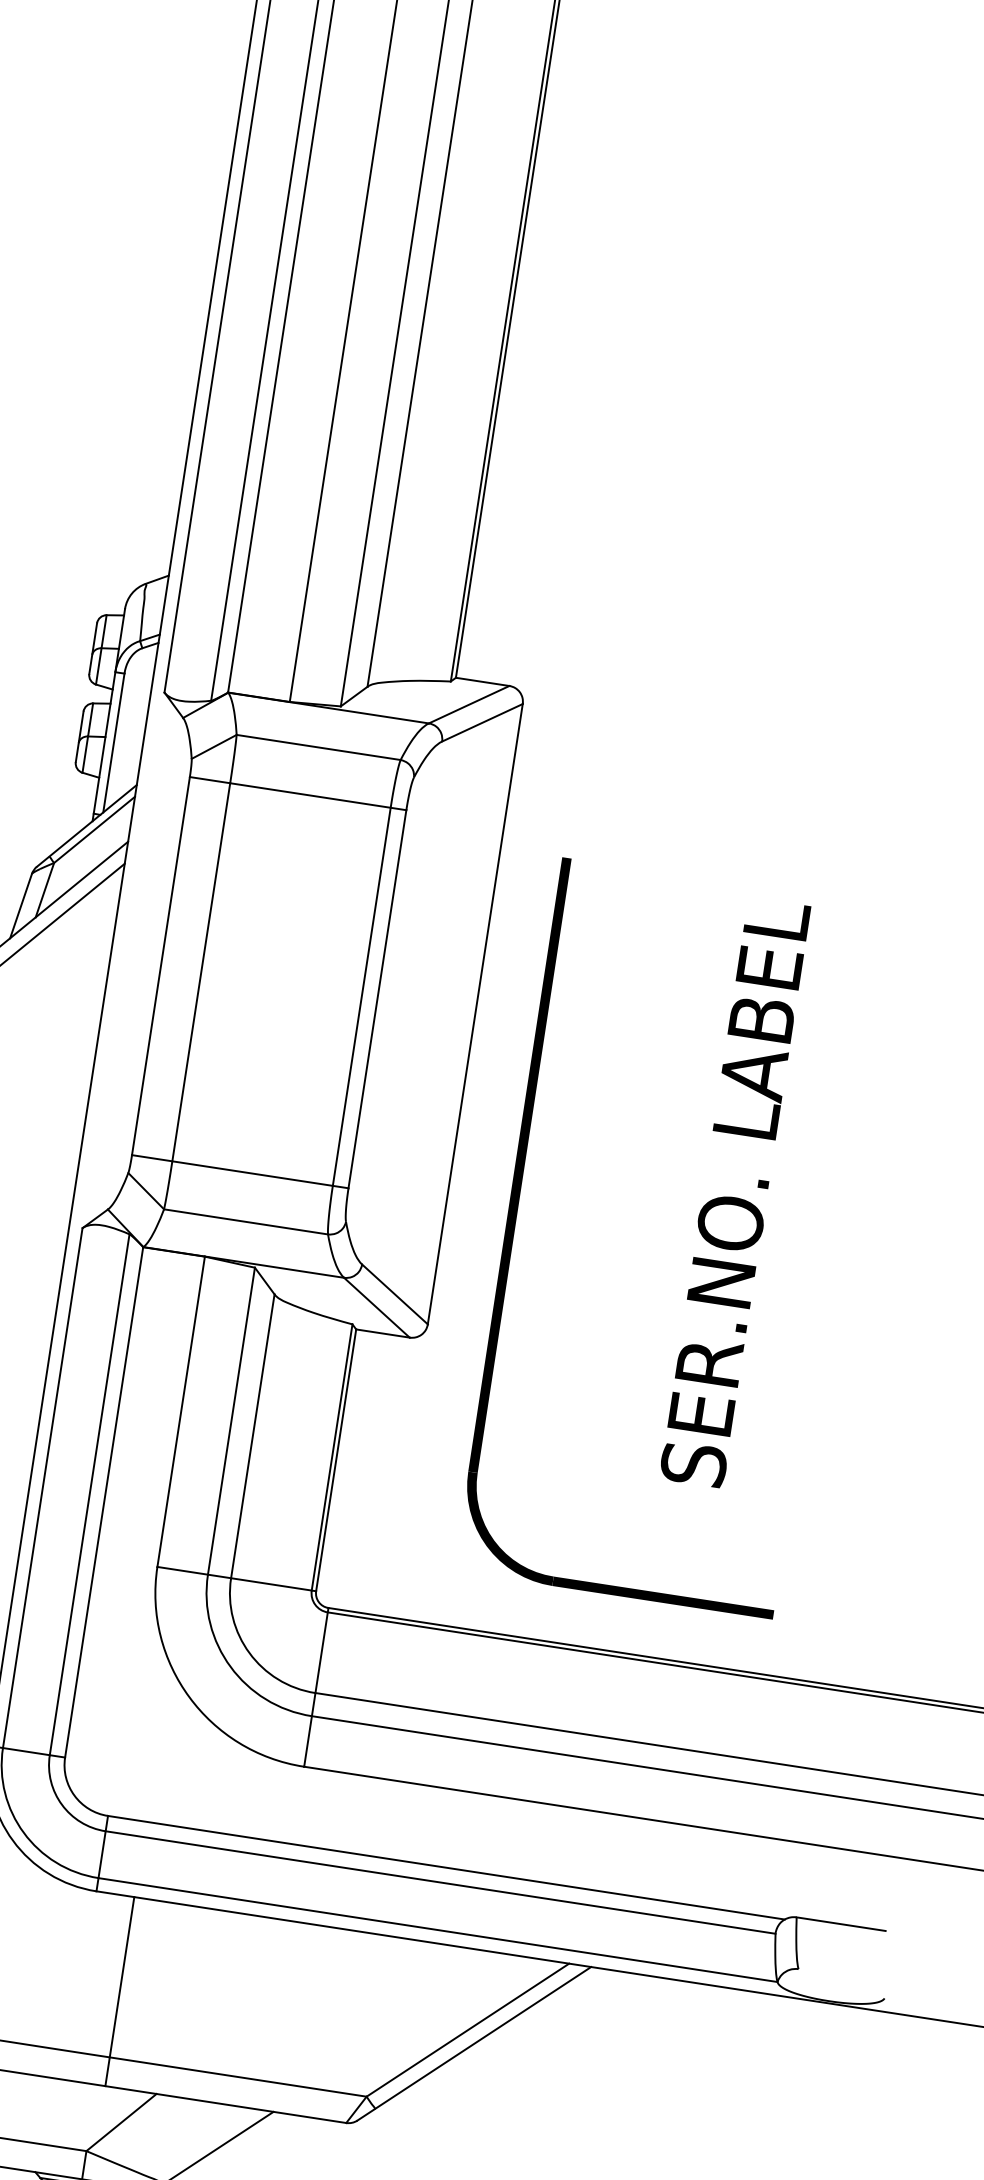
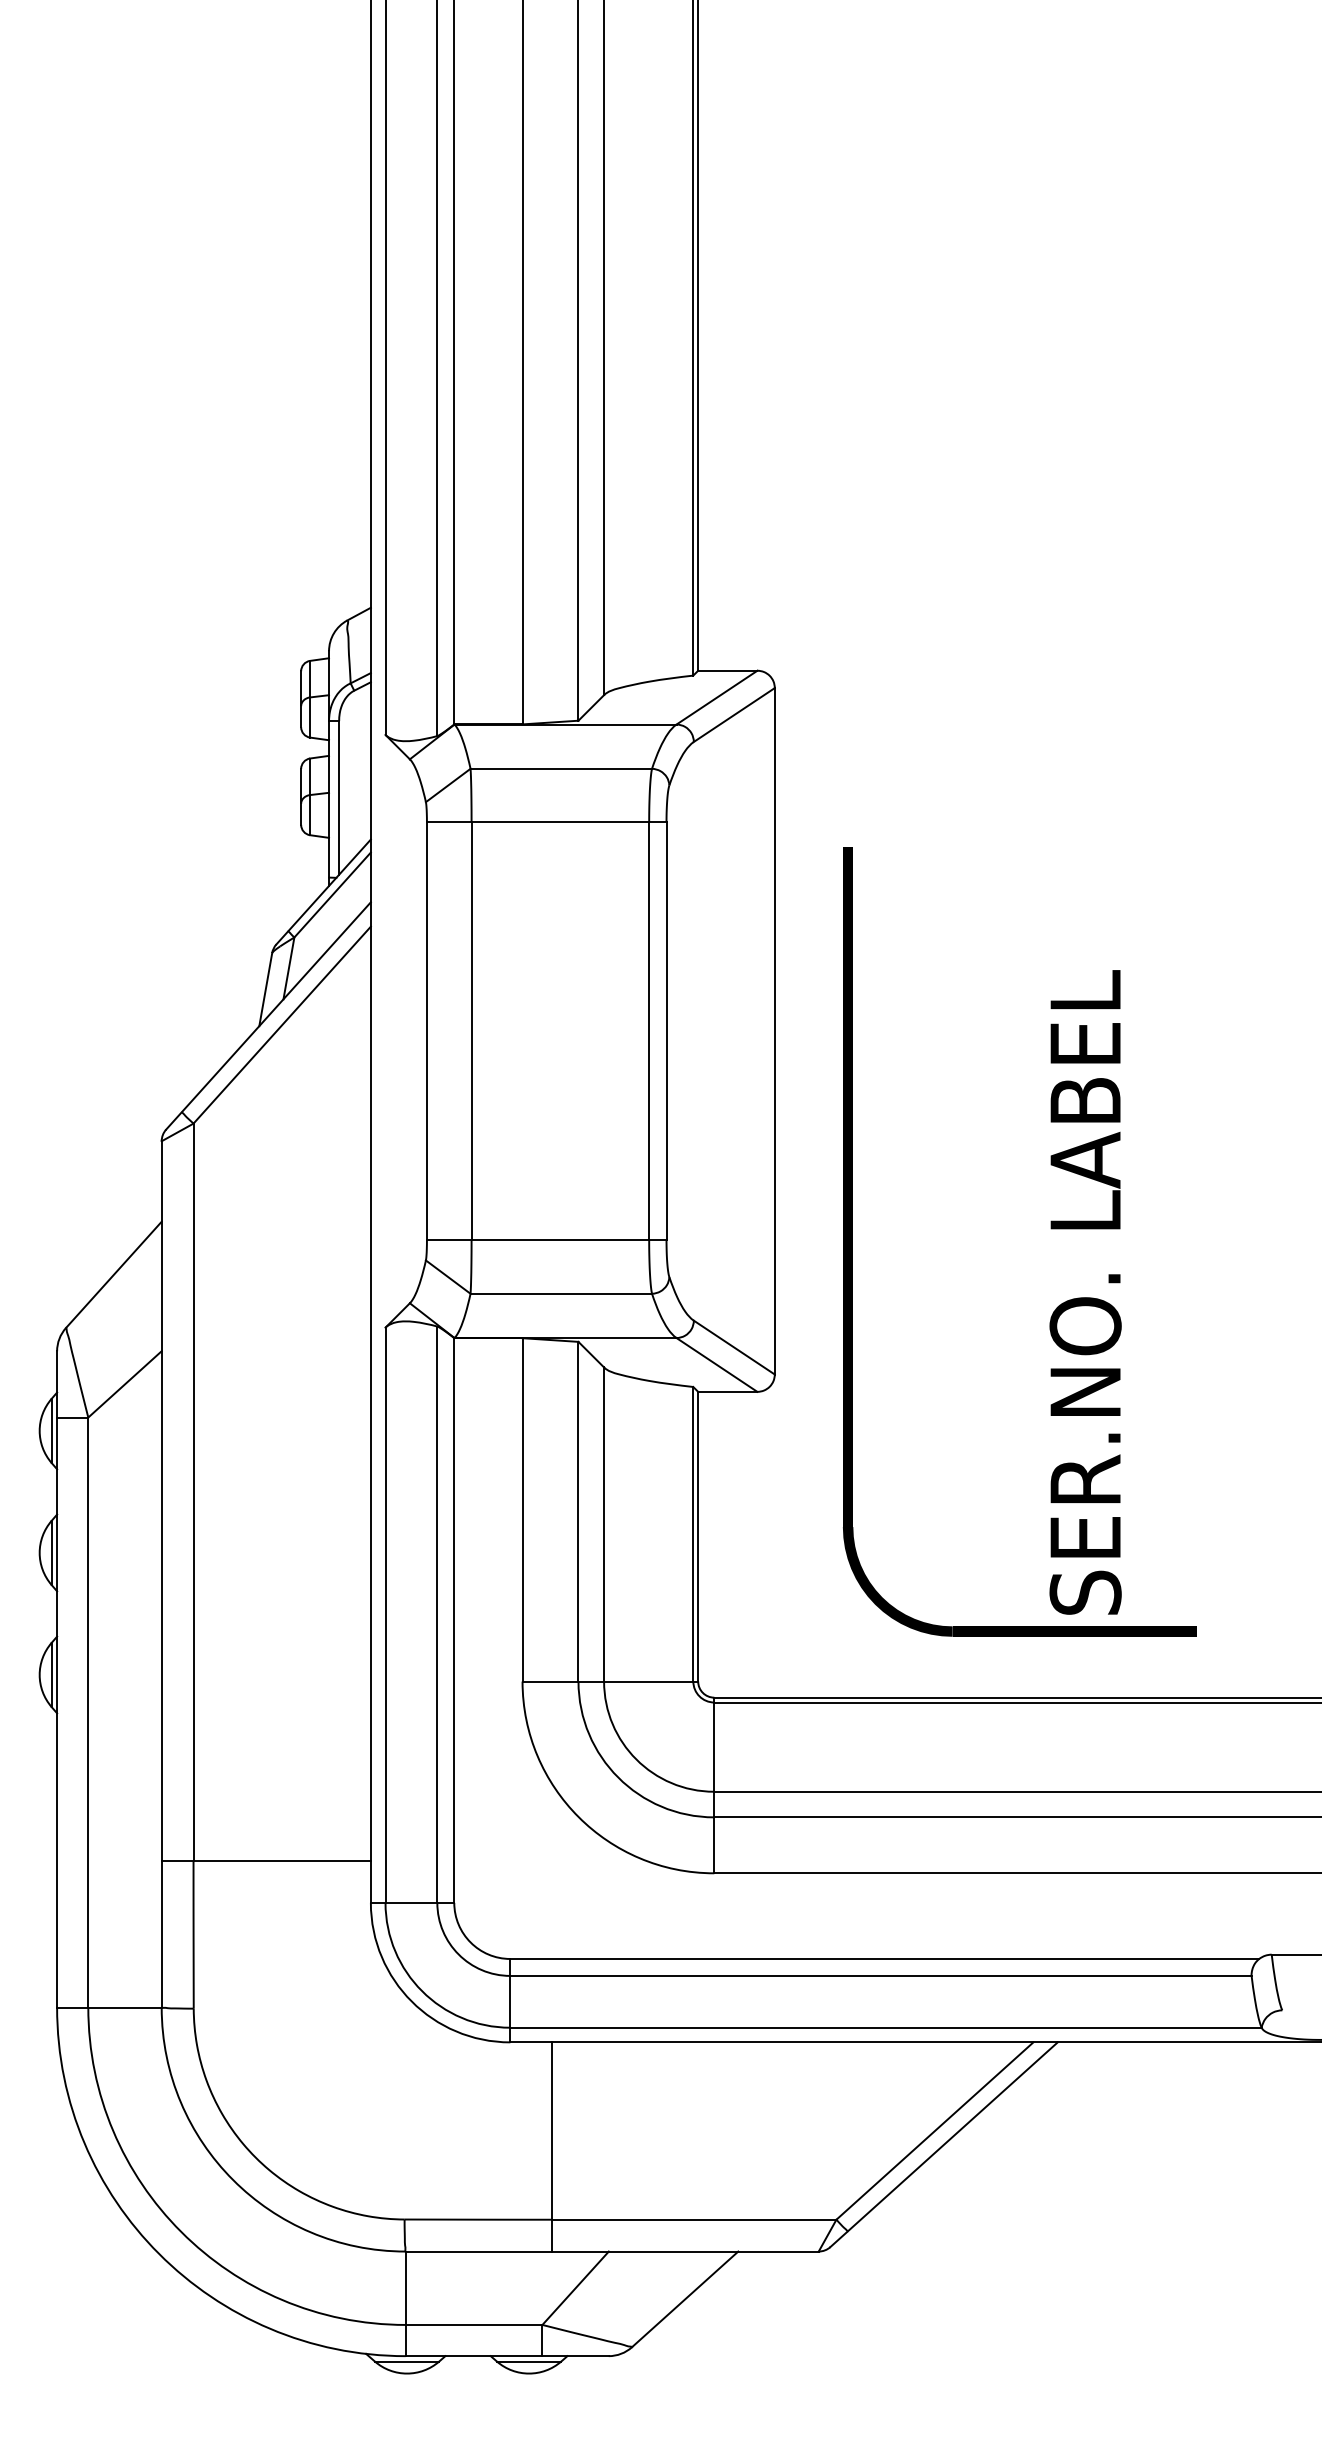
text: (735, 1192) -> (1085, 1292), moved

